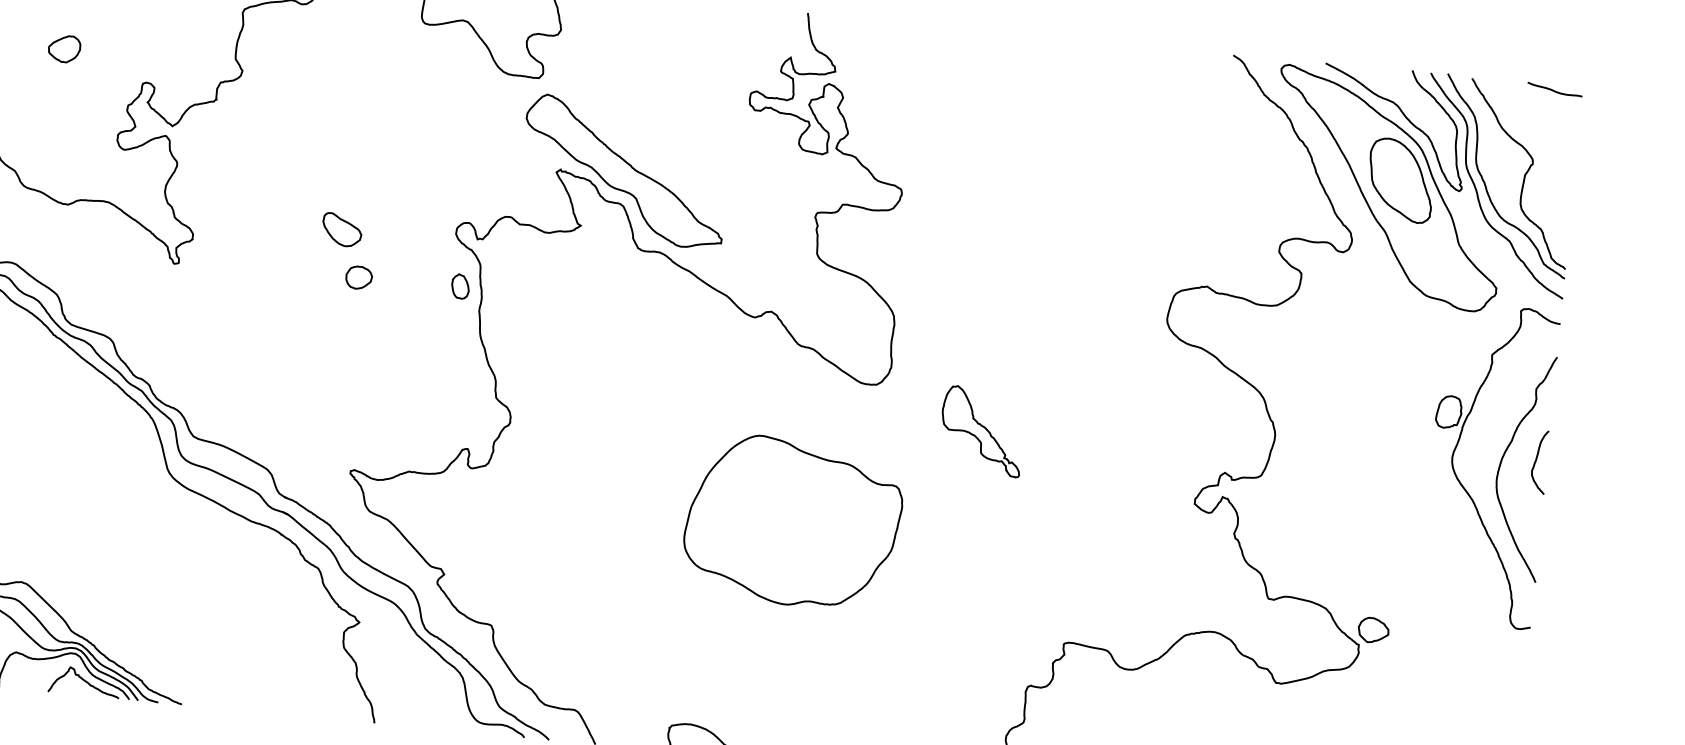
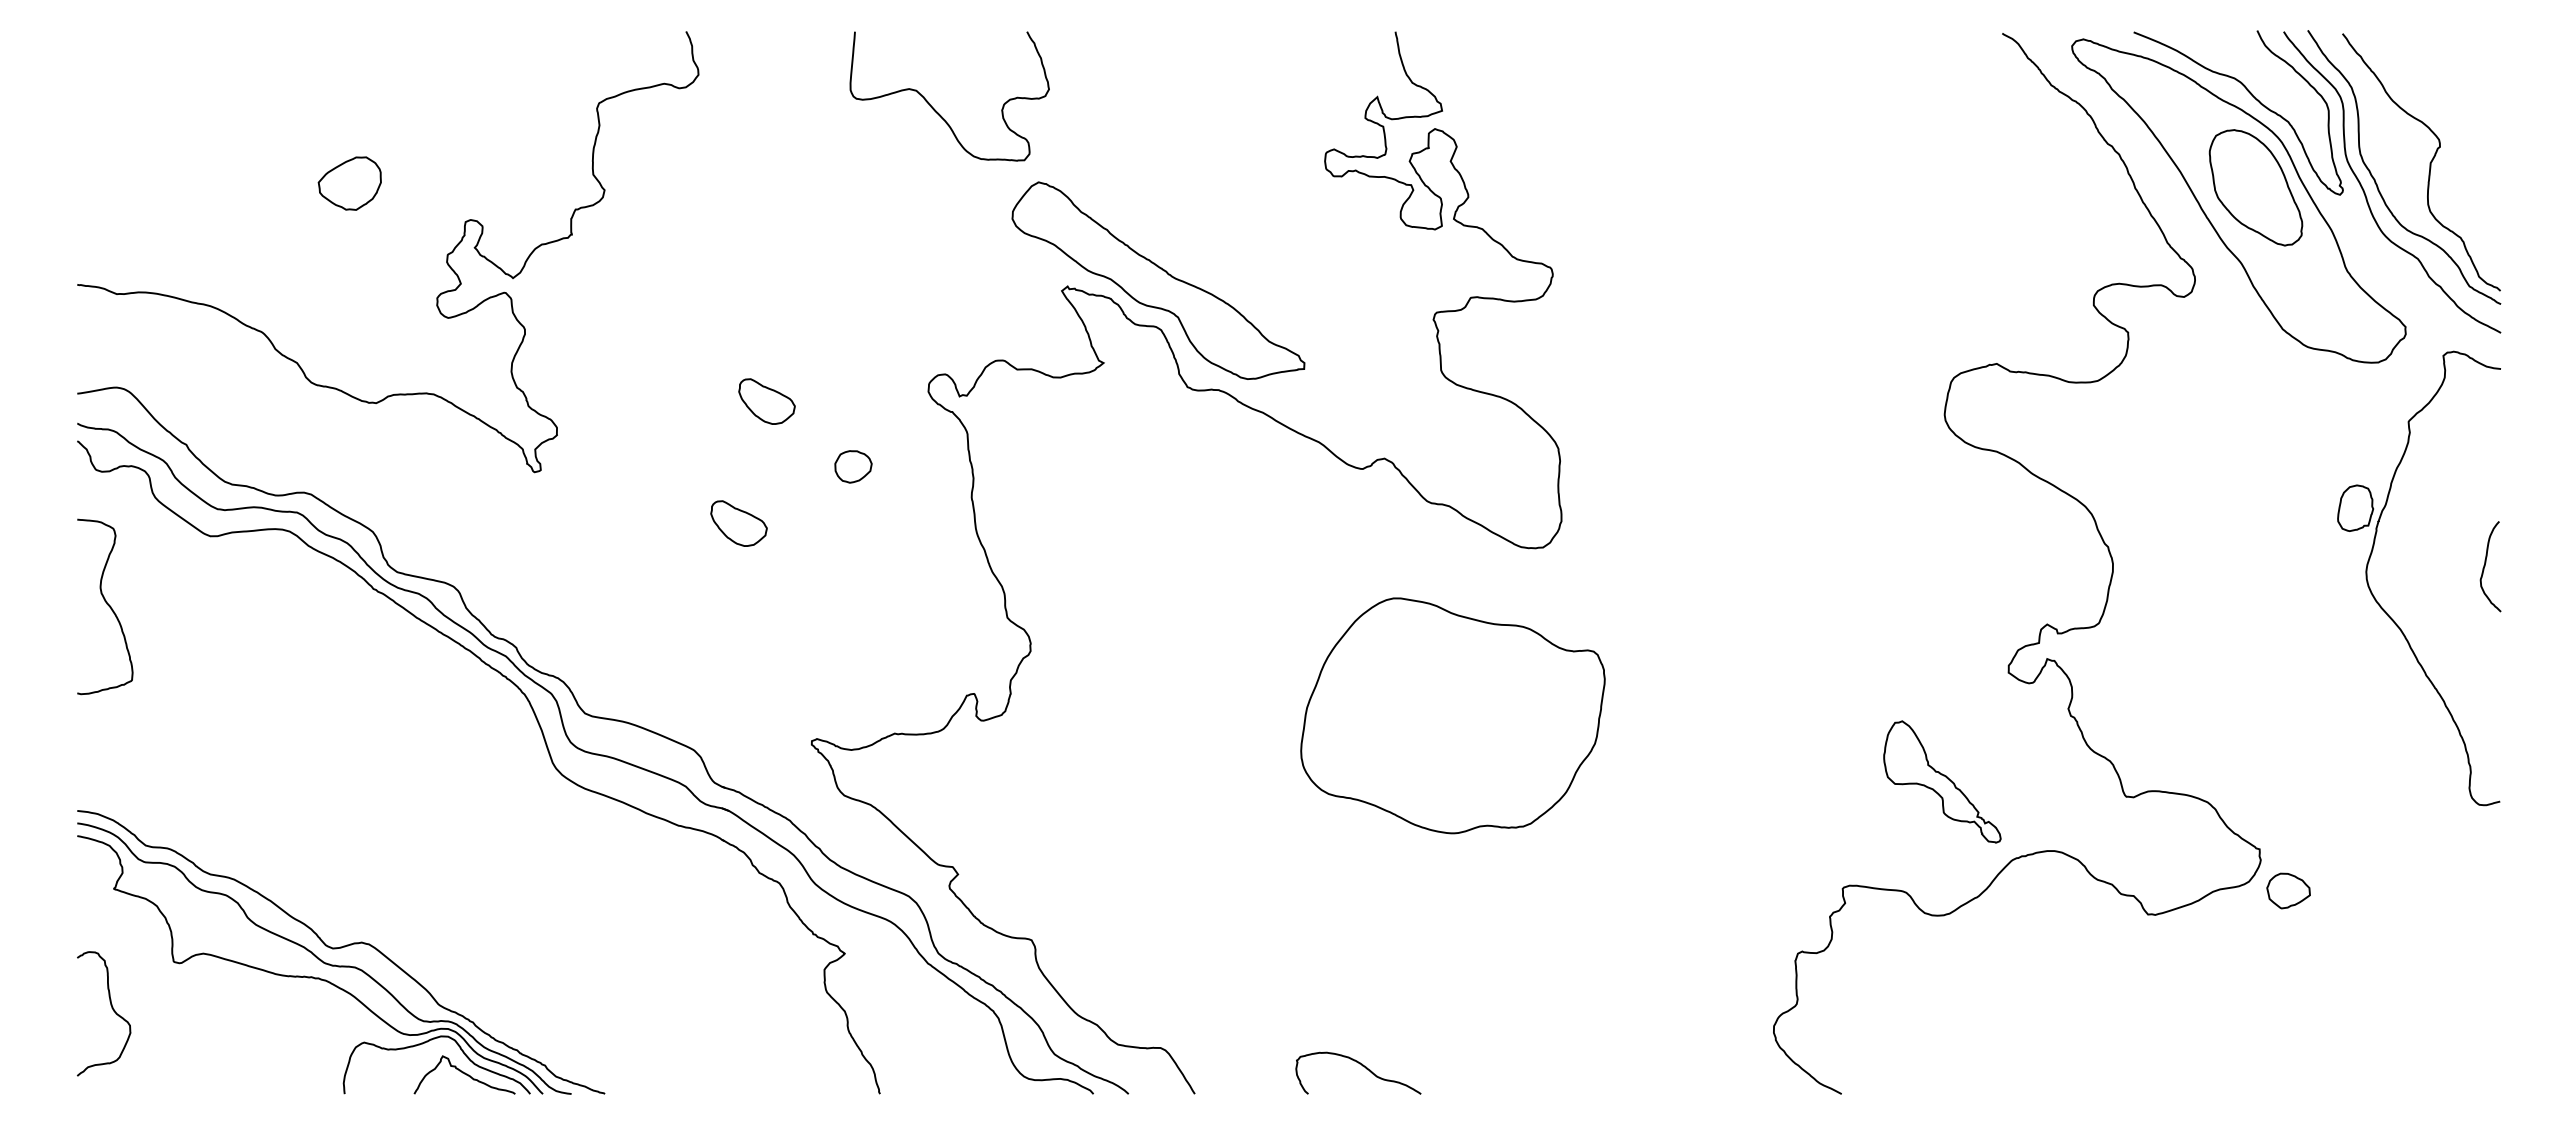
part: (64, 48) -> (350, 183), size x1.4
curve: (1554, 90) -> (2460, 39), removed
part: (359, 277) -> (853, 466), moved
part: (460, 286) -> (942, 465), removed
part: (313, 313) -> (738, 523), added
part: (982, 431) -> (1942, 781), moved
curve: (1502, 460) -> (2437, 569), removed
part: (792, 521) -> (1452, 715), moved
part: (1373, 630) -> (2288, 890), moved

